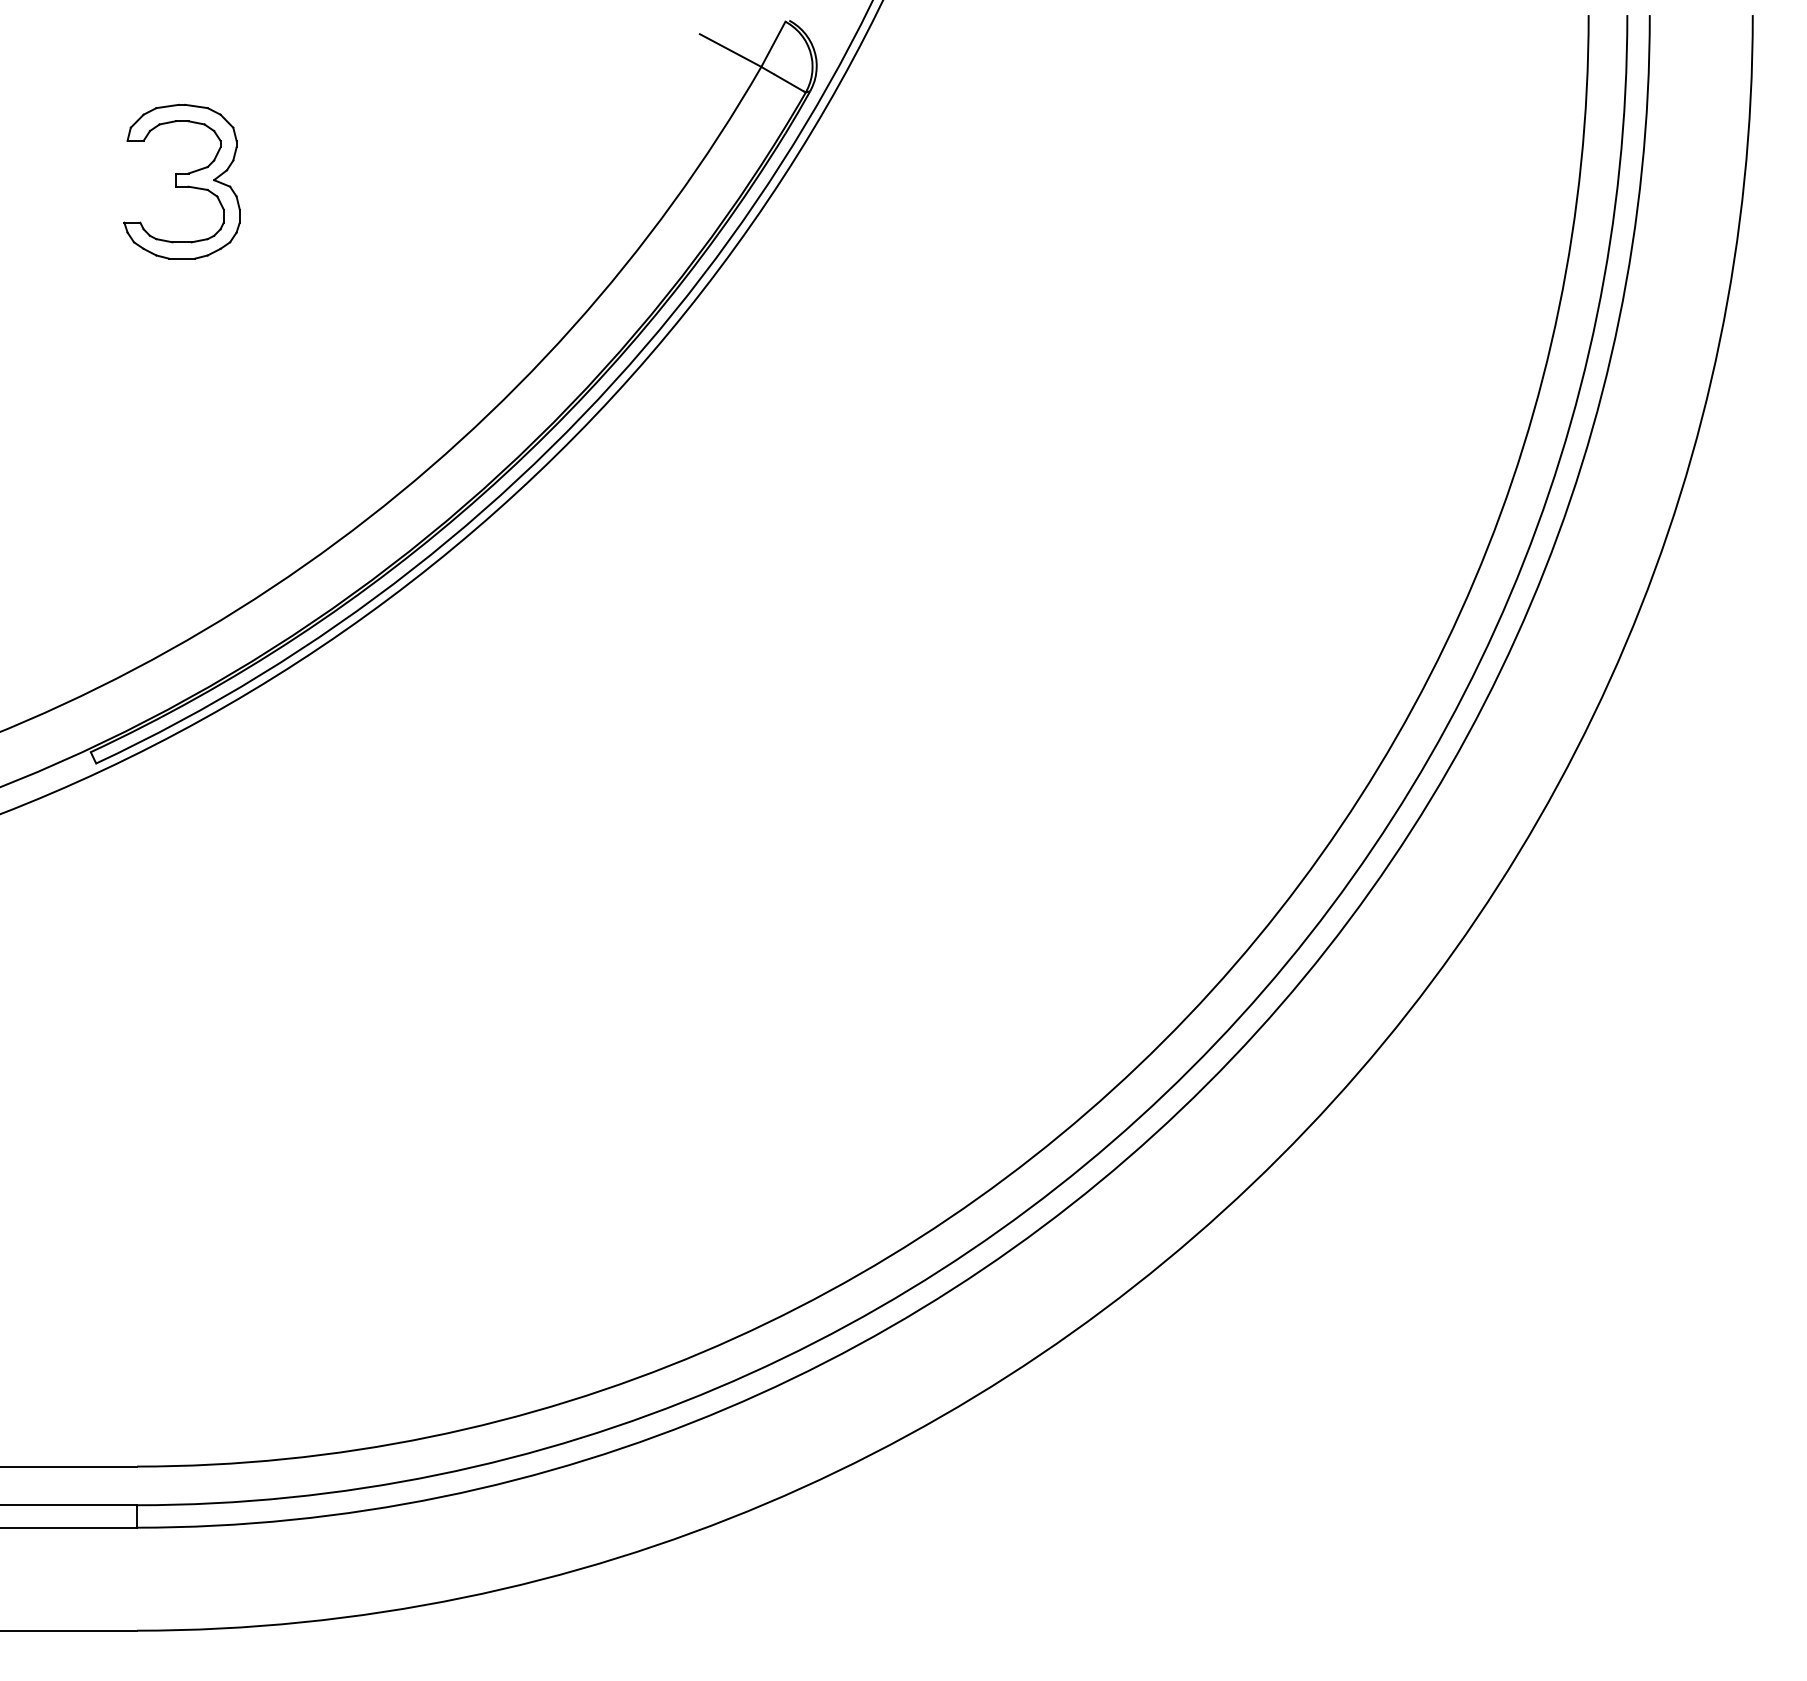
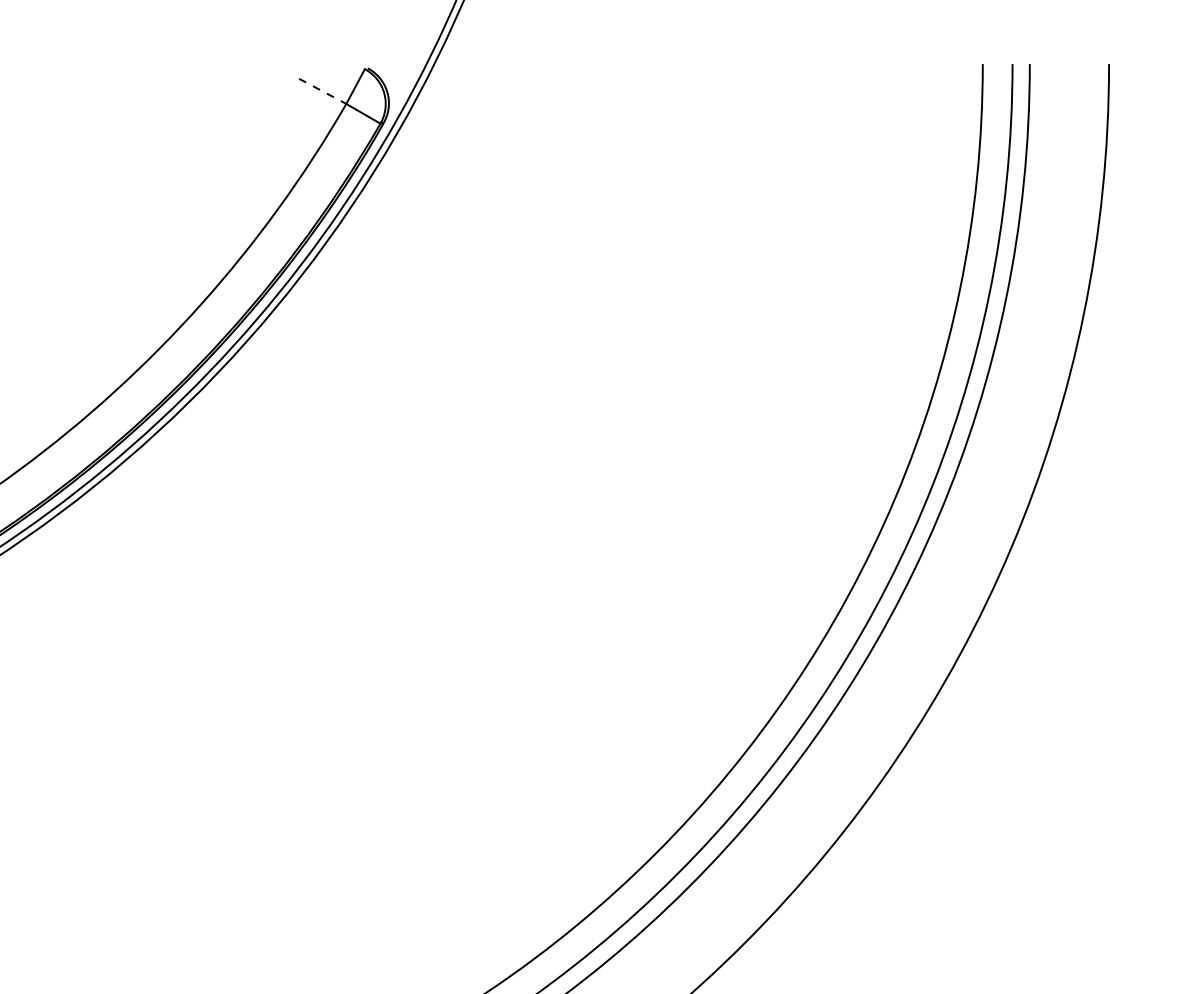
line: (730, 50) -> (322, 91), solid -> dashed

